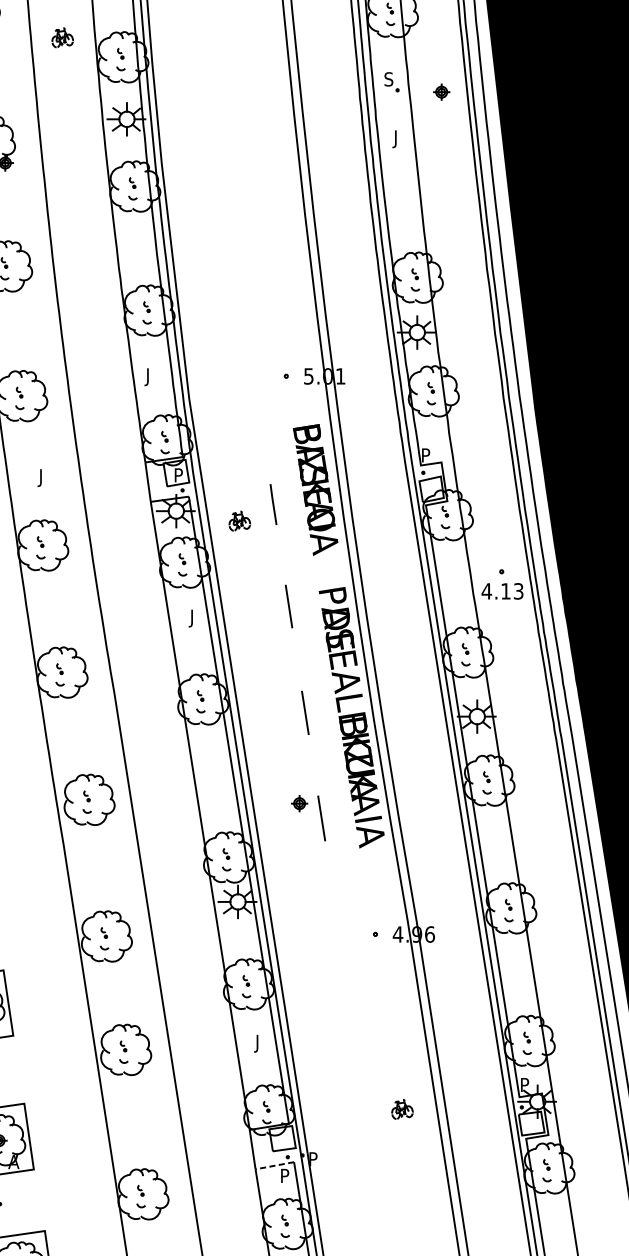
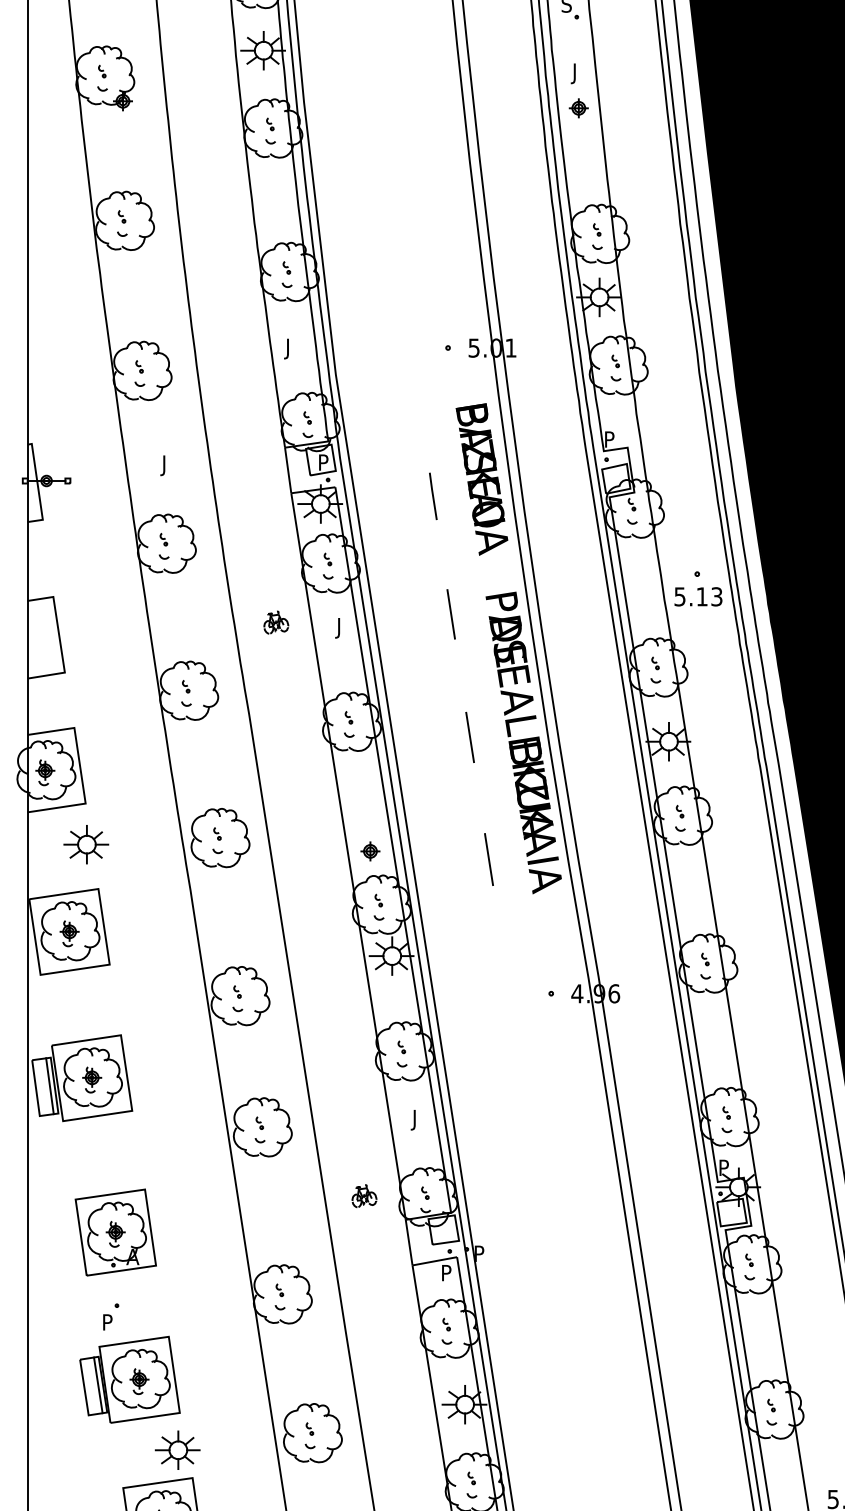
part: (441, 92) -> (578, 108), moved
part: (239, 521) -> (276, 622), moved
text: (486, 591) -> (679, 596), 4.13 -> 5.13
part: (299, 803) -> (370, 851), moved
part: (402, 1109) -> (364, 1196), moved
line: (274, 1165) -> (434, 1261), dashed -> solid

